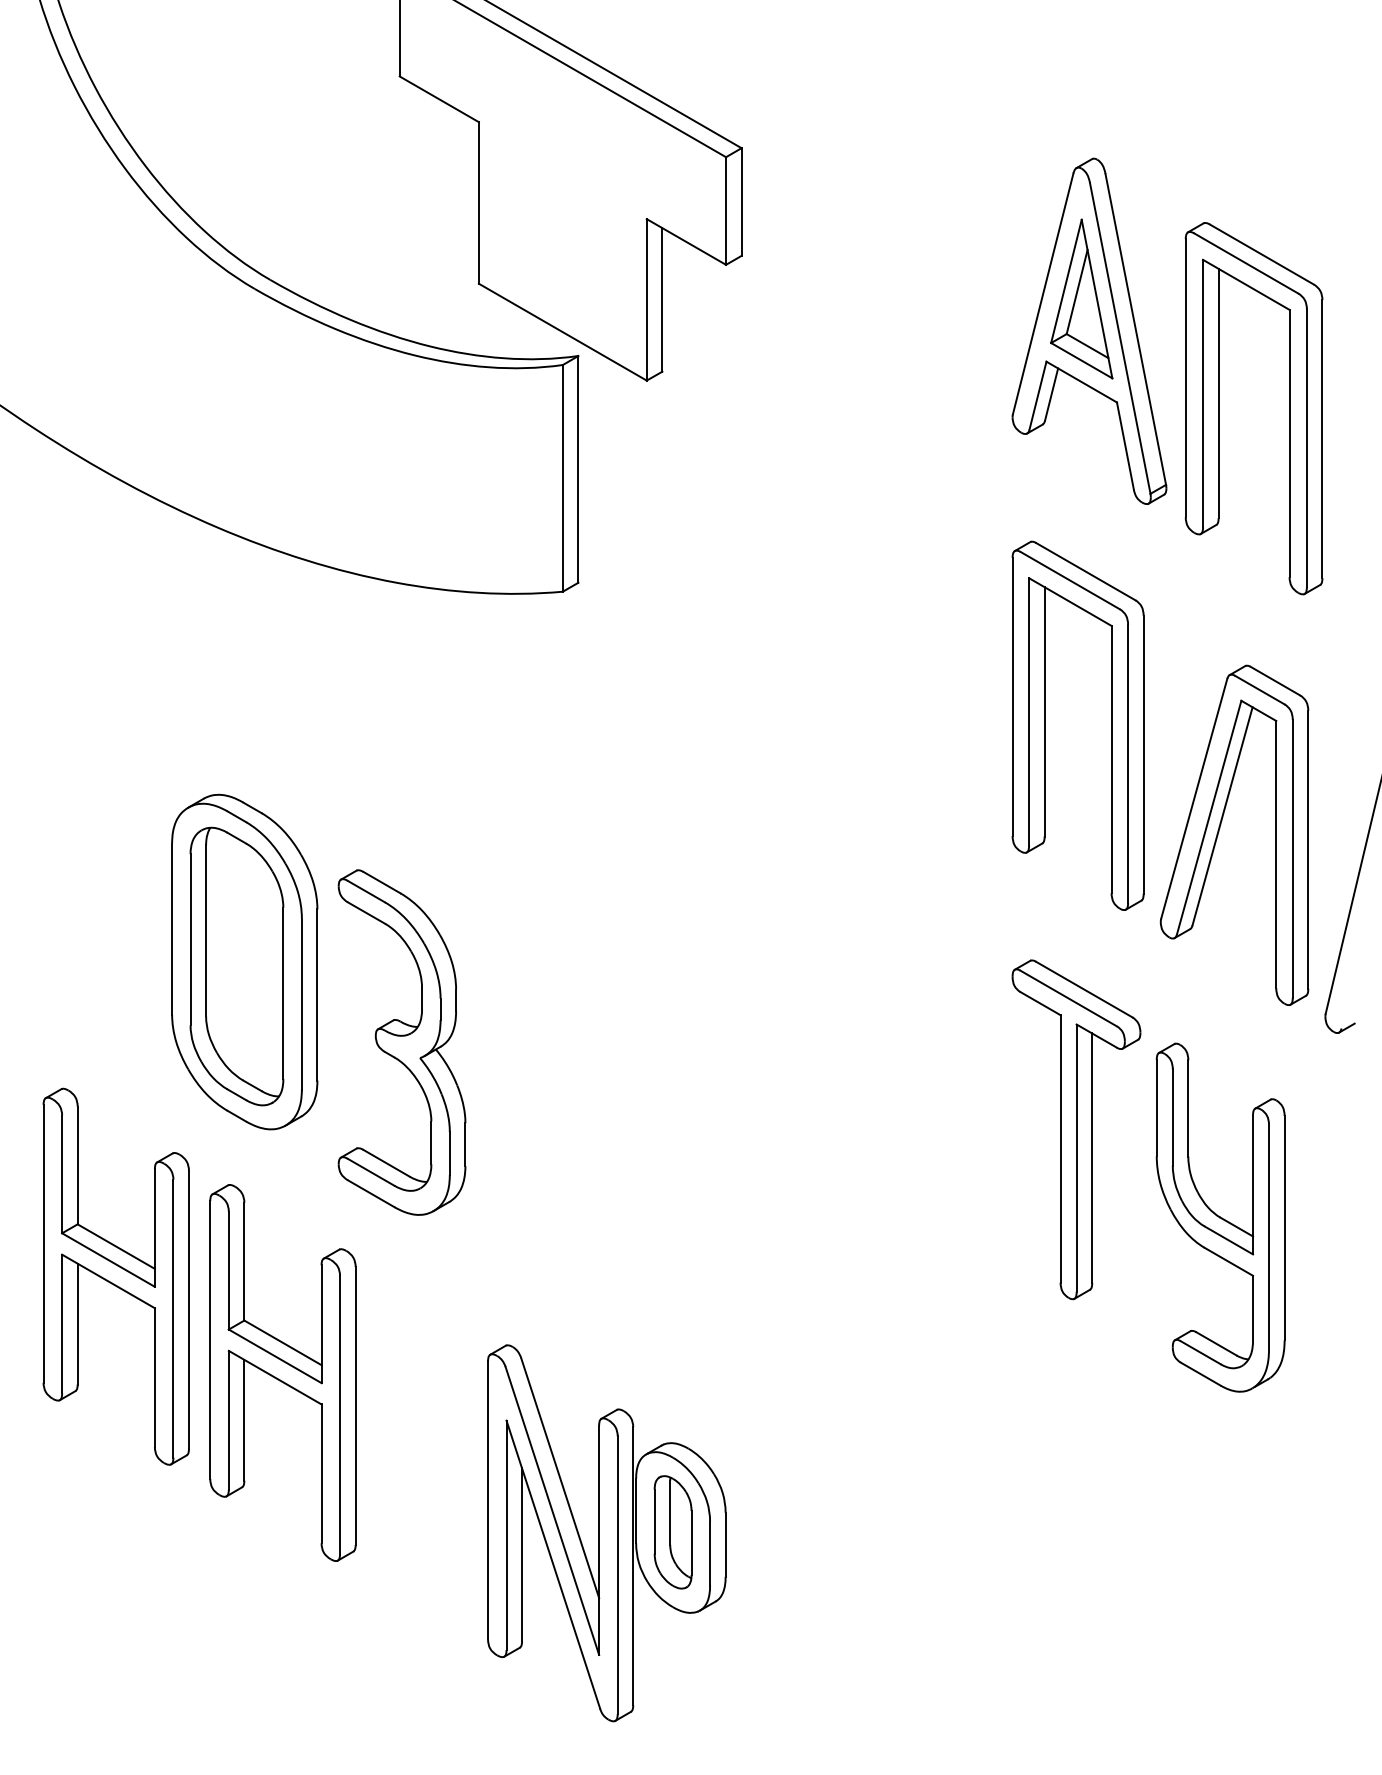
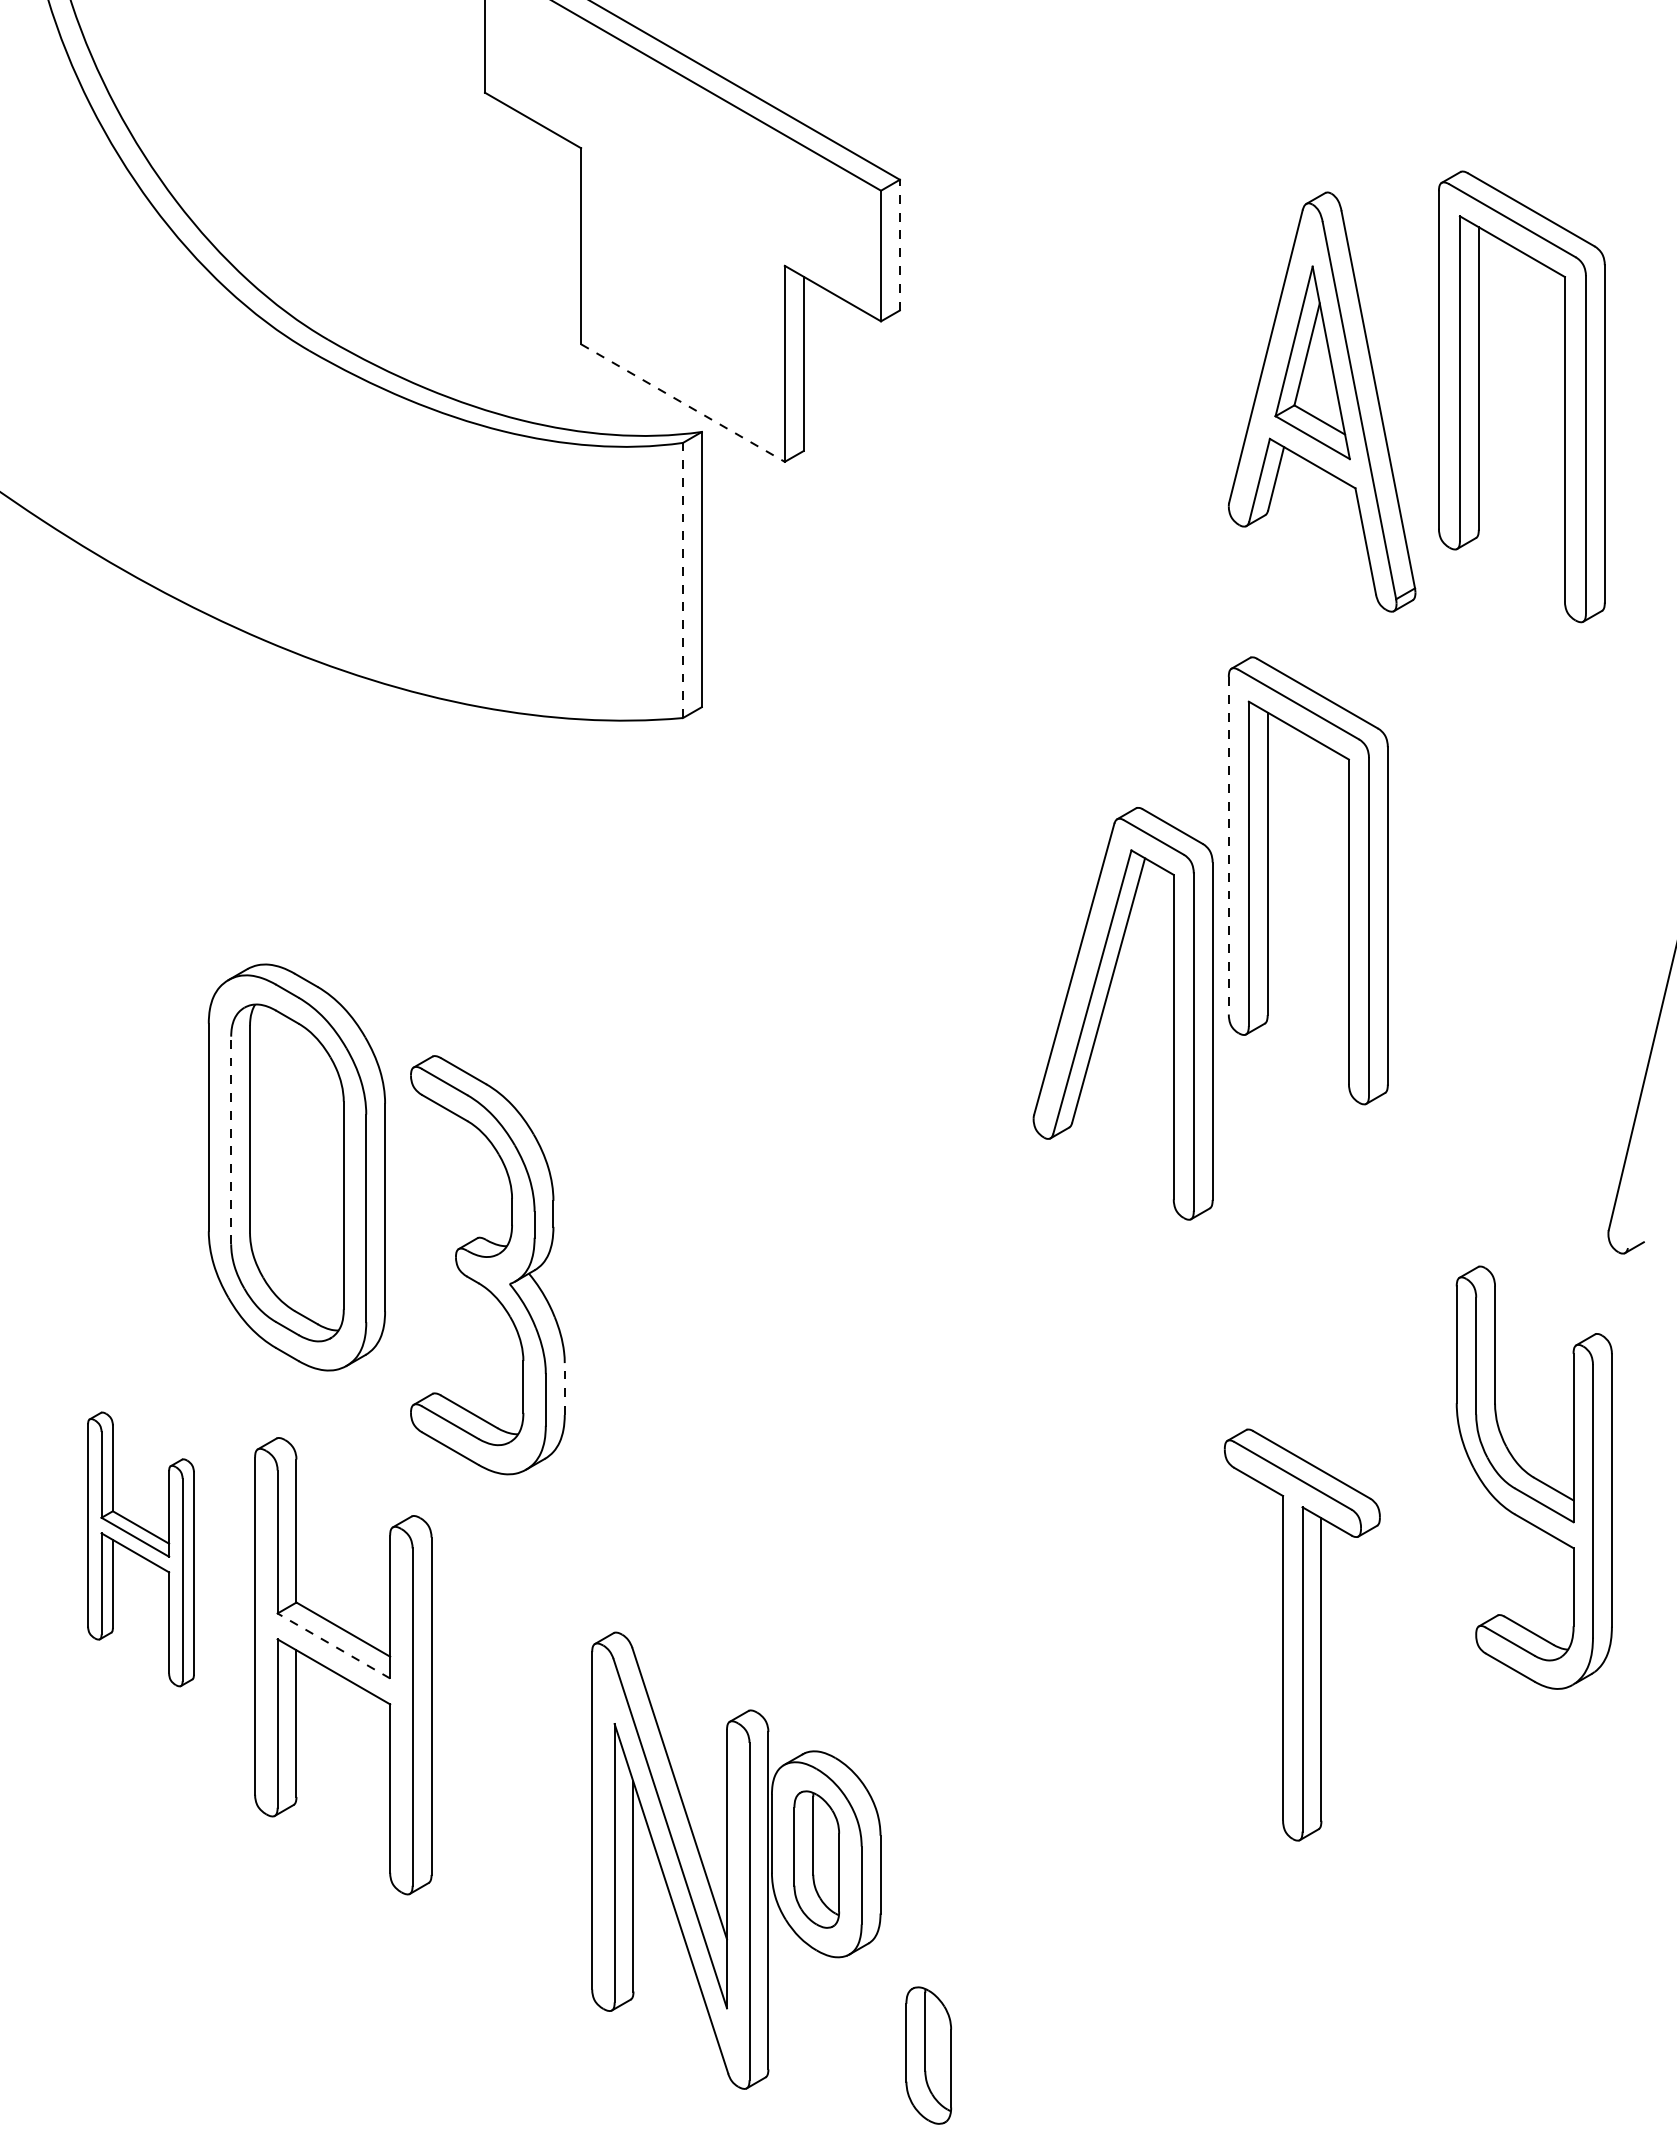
line: (741, 201) -> (899, 244), solid -> dashed
line: (562, 332) -> (682, 403), solid -> dashed
part: (1219, 408) -> (1479, 396), moved
line: (563, 478) -> (683, 580), solid -> dashed
line: (1012, 696) -> (1228, 845), solid -> dashed
part: (1219, 832) -> (1104, 1010), moved
line: (190, 939) -> (231, 1140), solid -> dashed
part: (1076, 1129) -> (1302, 1634), moved
line: (465, 1145) -> (564, 1389), solid -> dashed
part: (1220, 1217) -> (1533, 1477), moved
part: (115, 1276) -> (140, 1549), size x0.6
line: (274, 1355) -> (333, 1645), solid -> dashed
part: (765, 1693) -> (928, 2055), added

